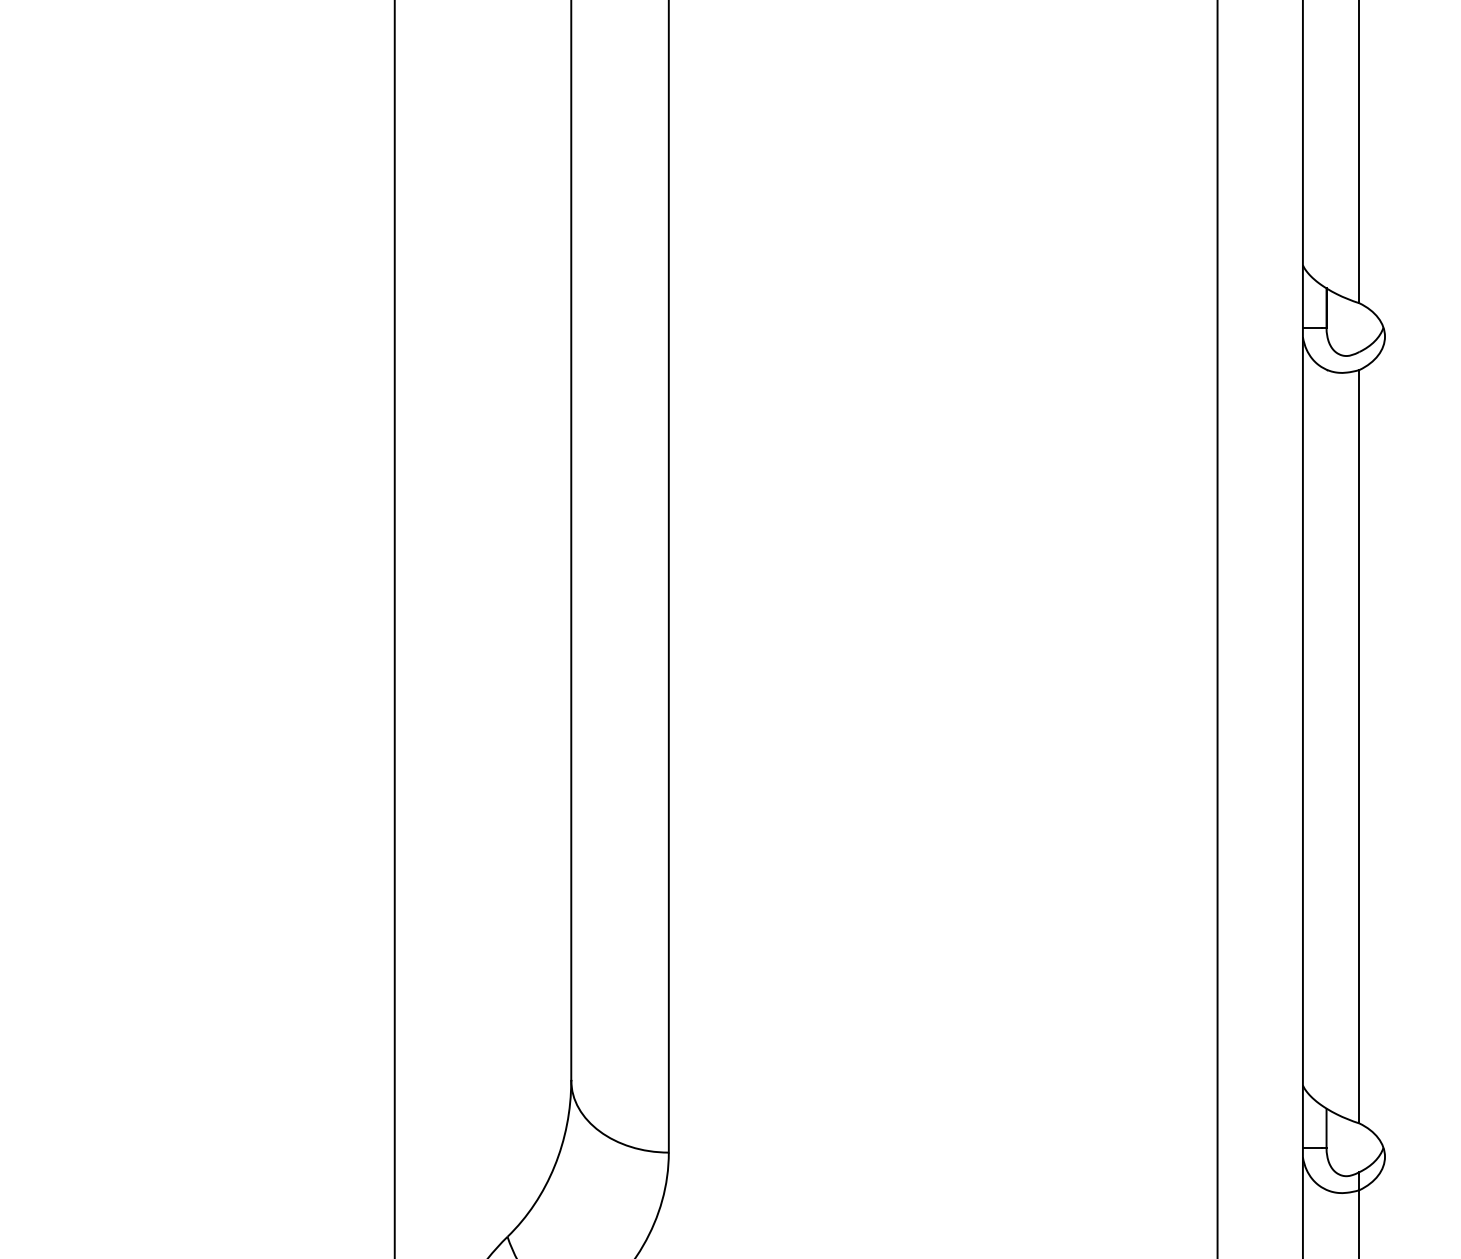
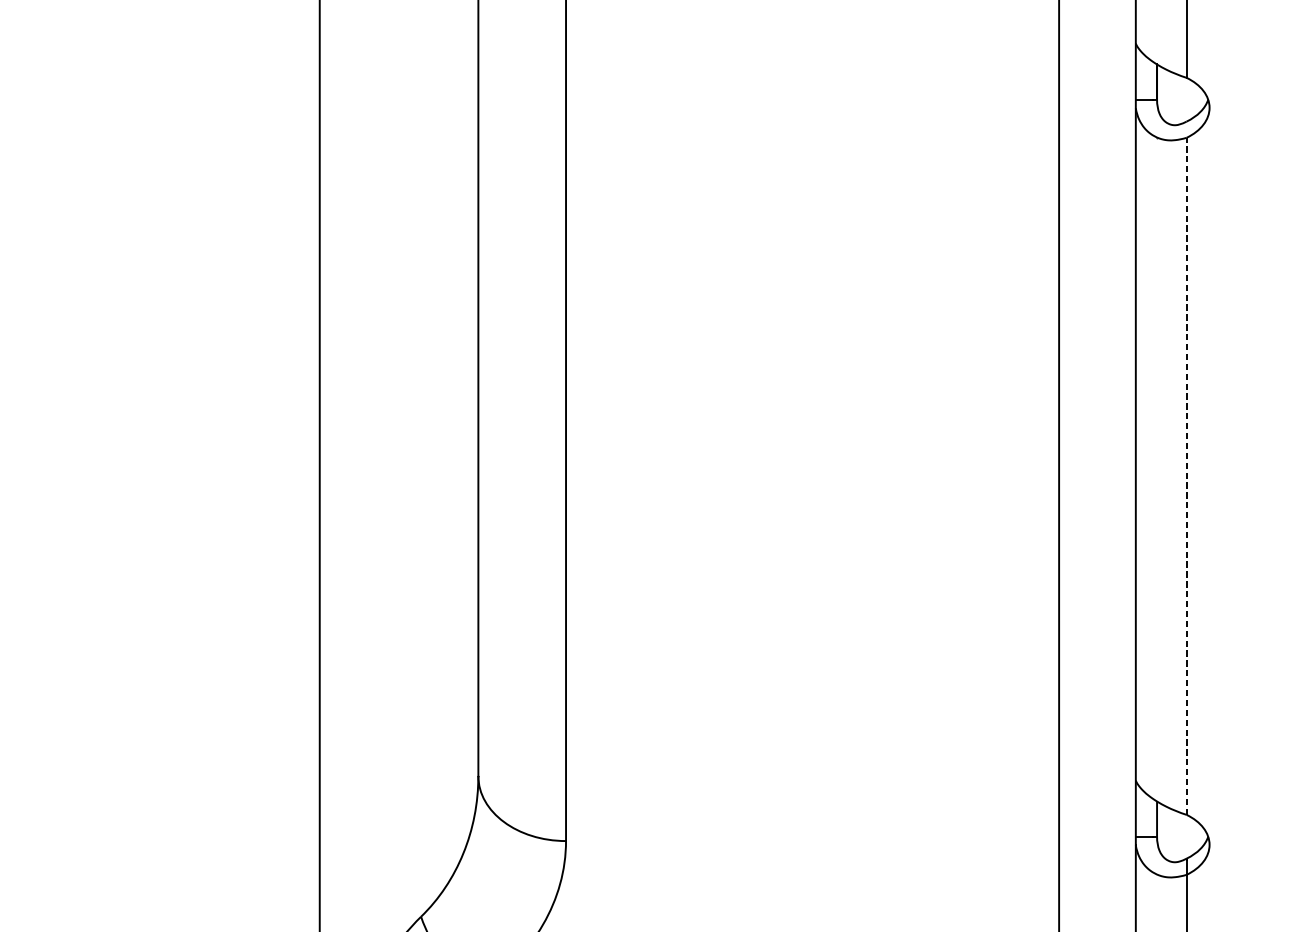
line: (1359, 746) -> (1186, 476), solid -> dashed

